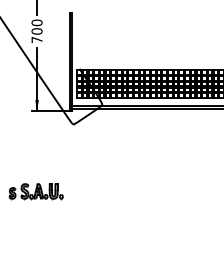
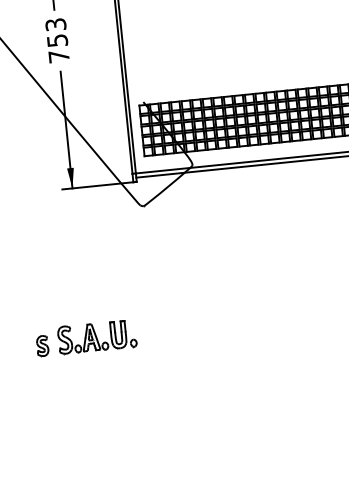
text: (36, 26) -> (55, 31), 700 -> 753

